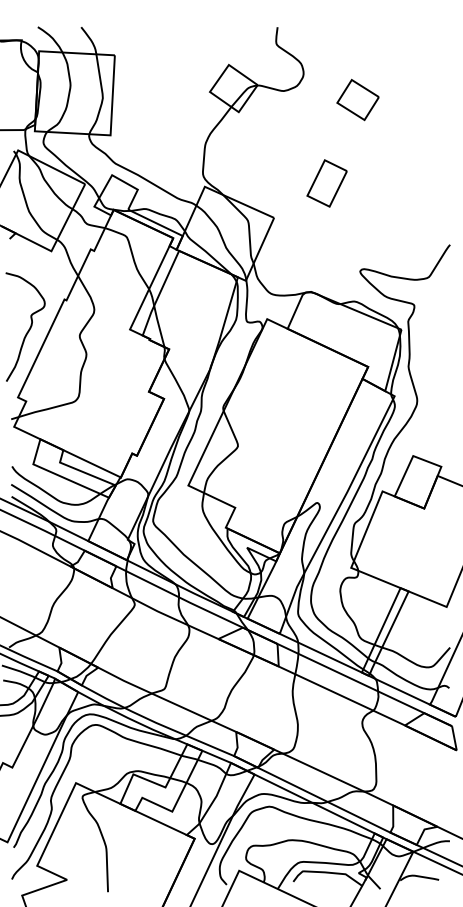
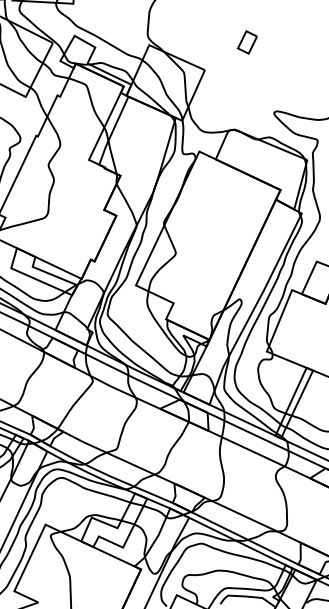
part: (326, 183) -> (247, 42), size x0.6

